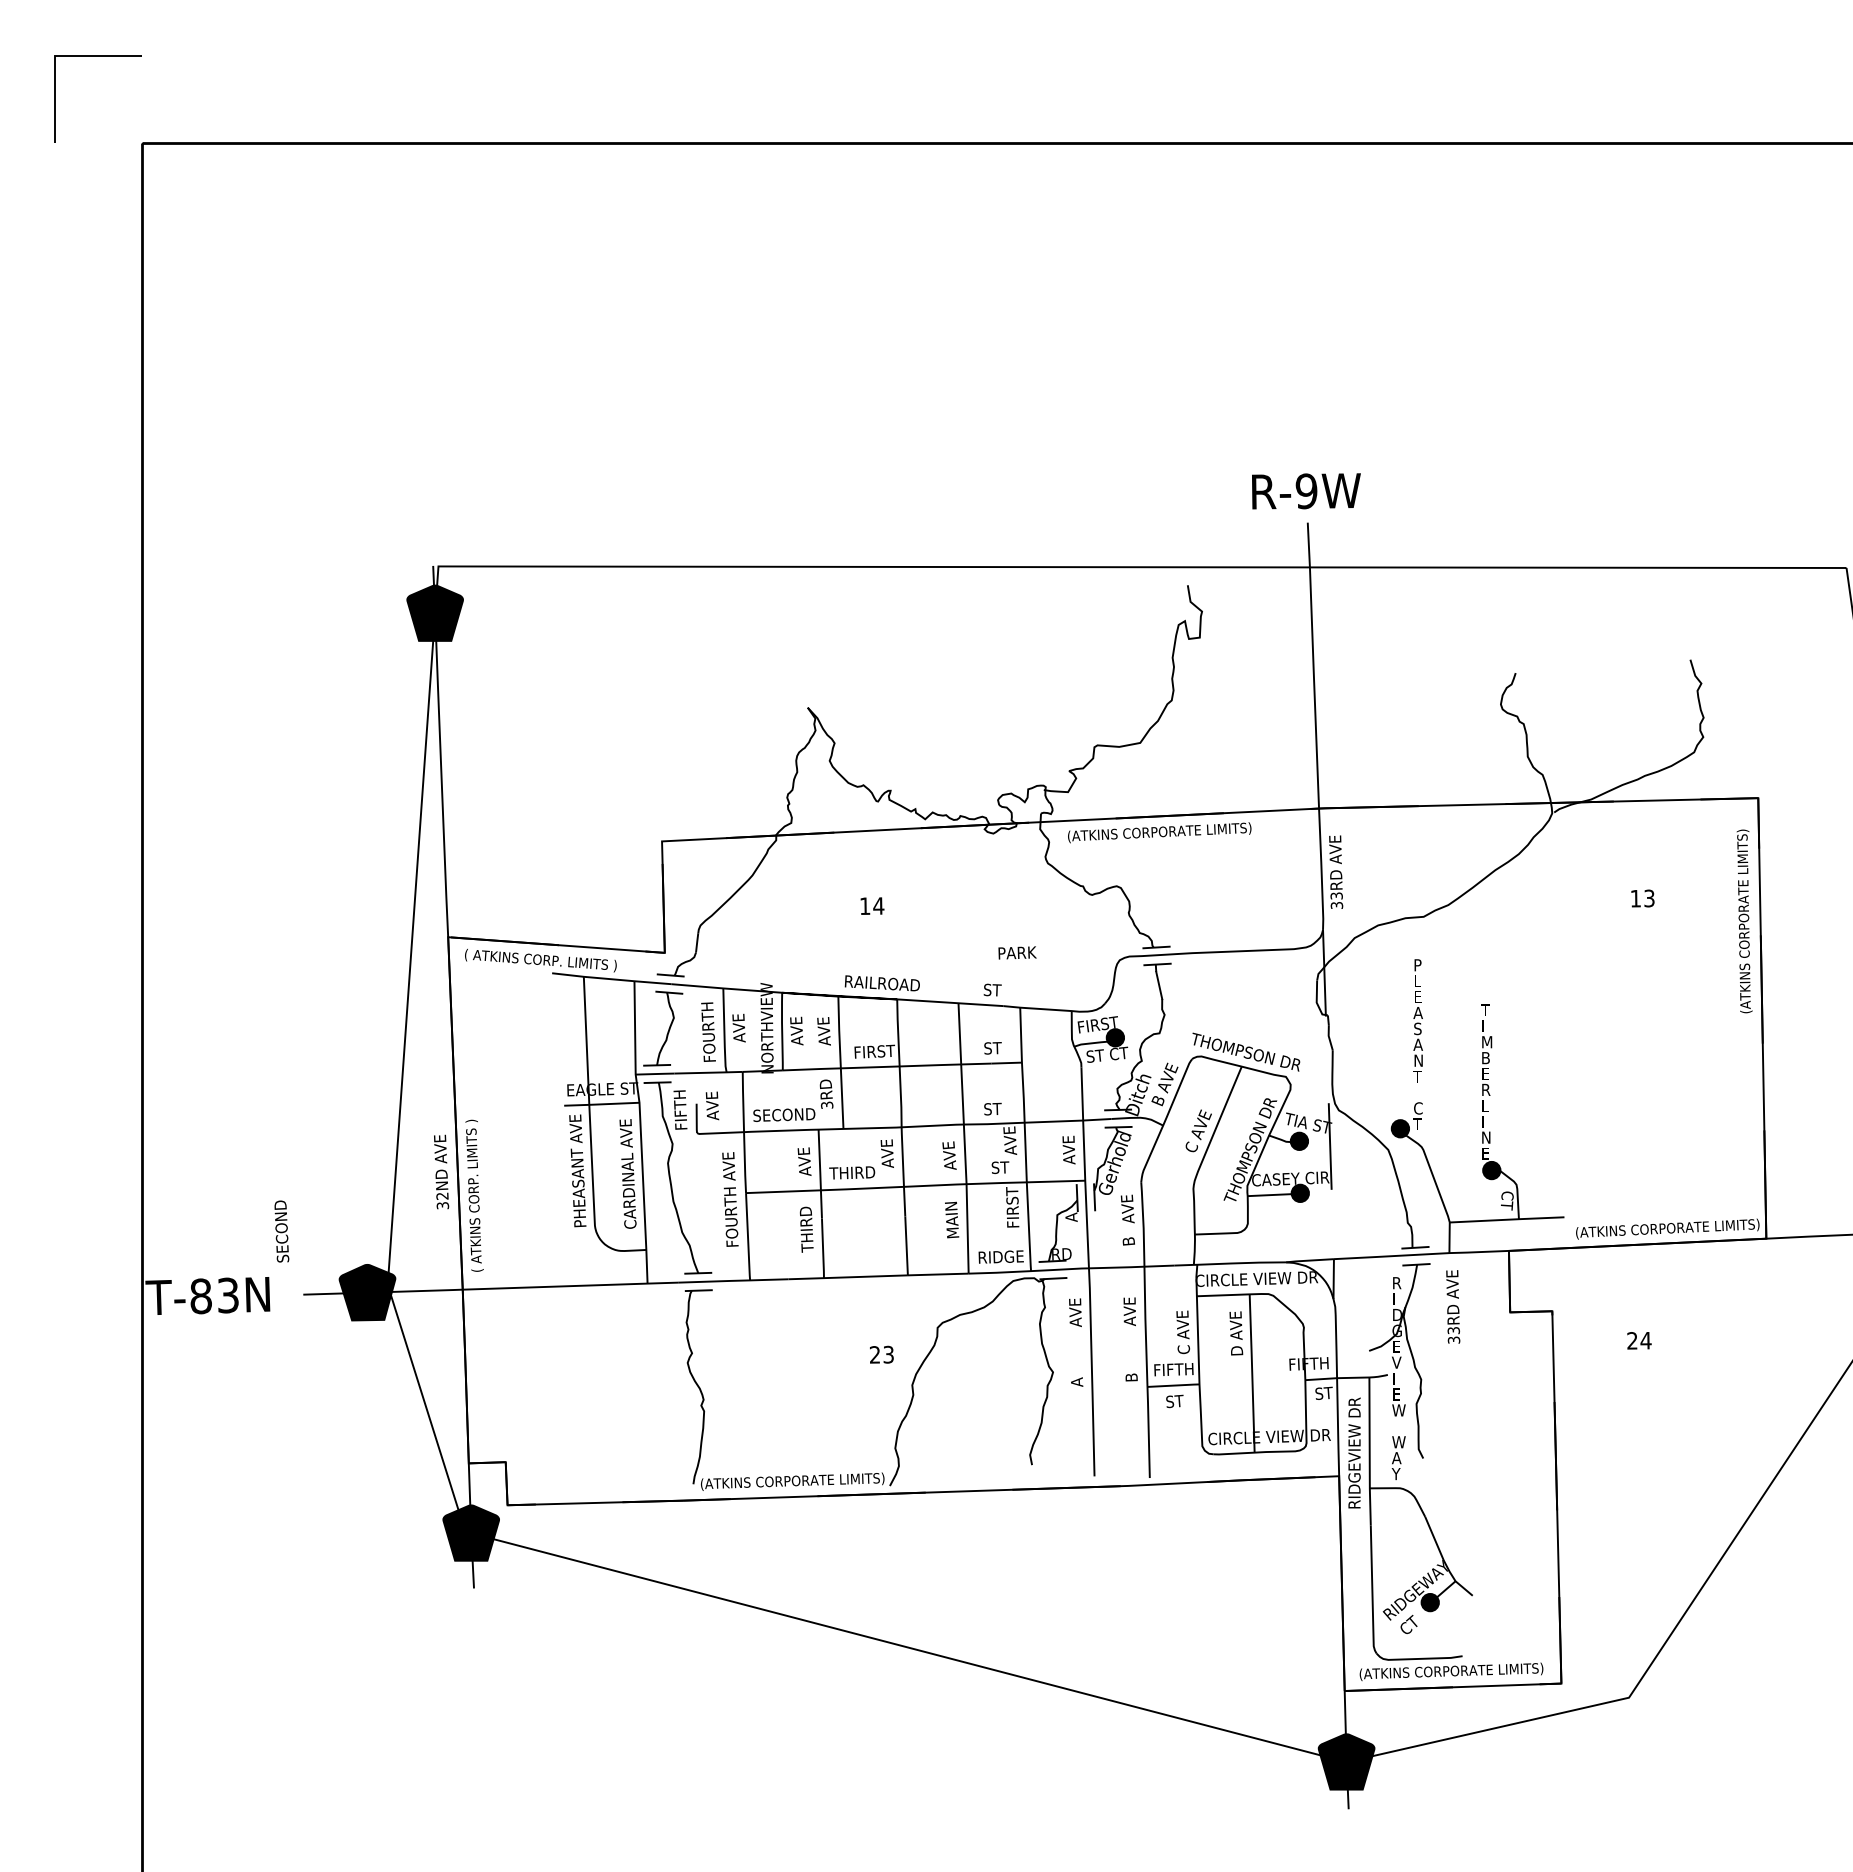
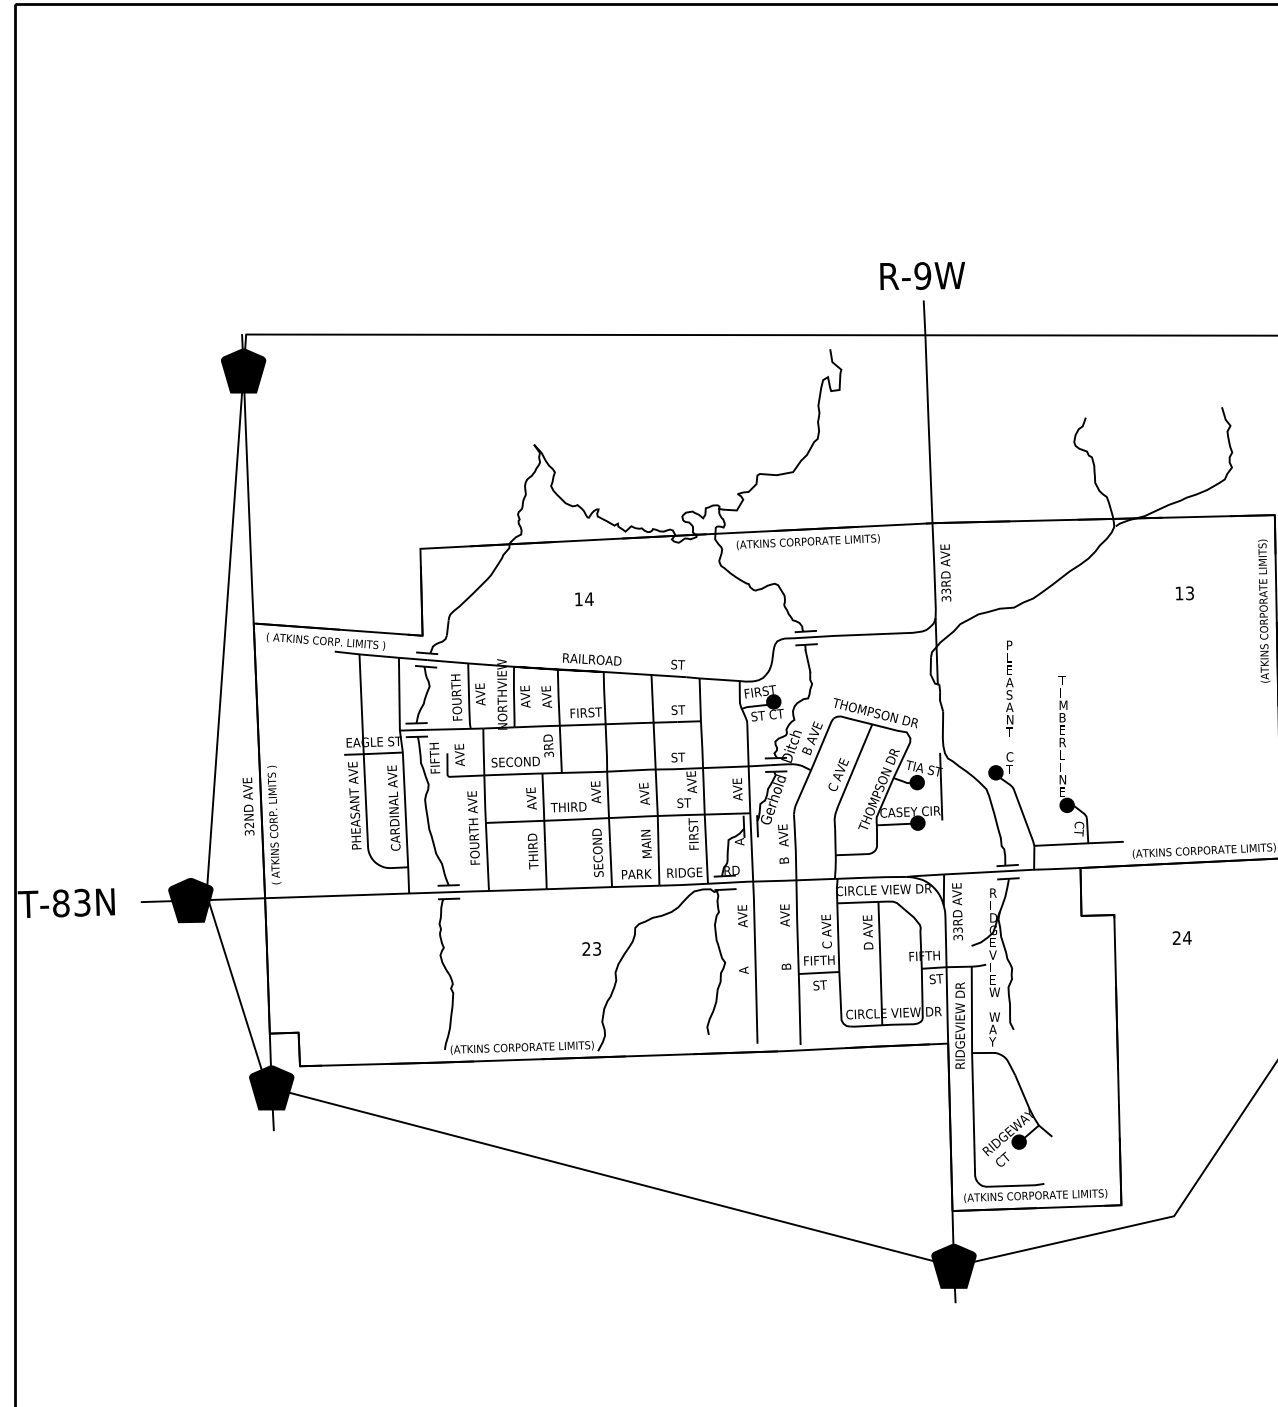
text: (1017, 952) -> (636, 873), moved
text: (281, 1231) -> (597, 852), moved
text: (1453, 1306) -> (957, 911), moved

